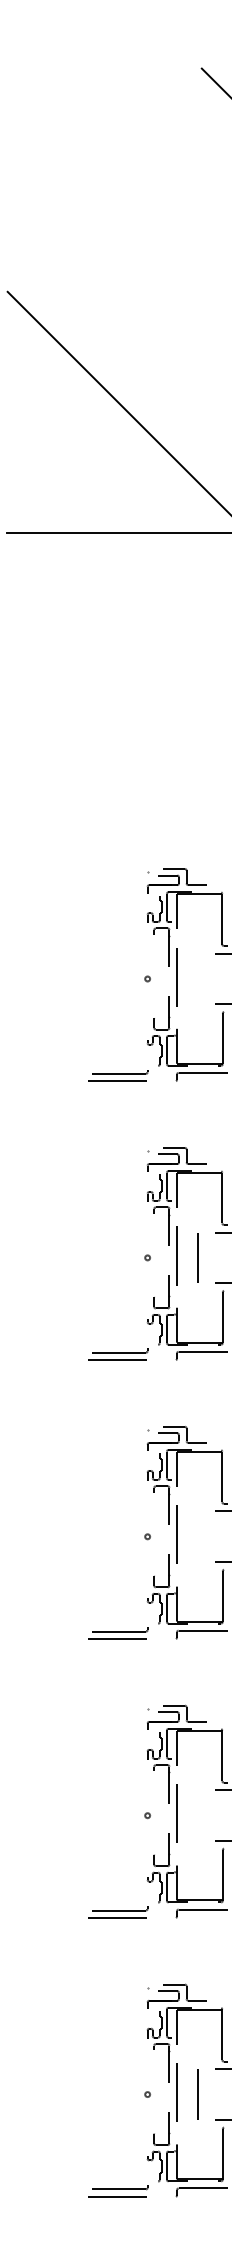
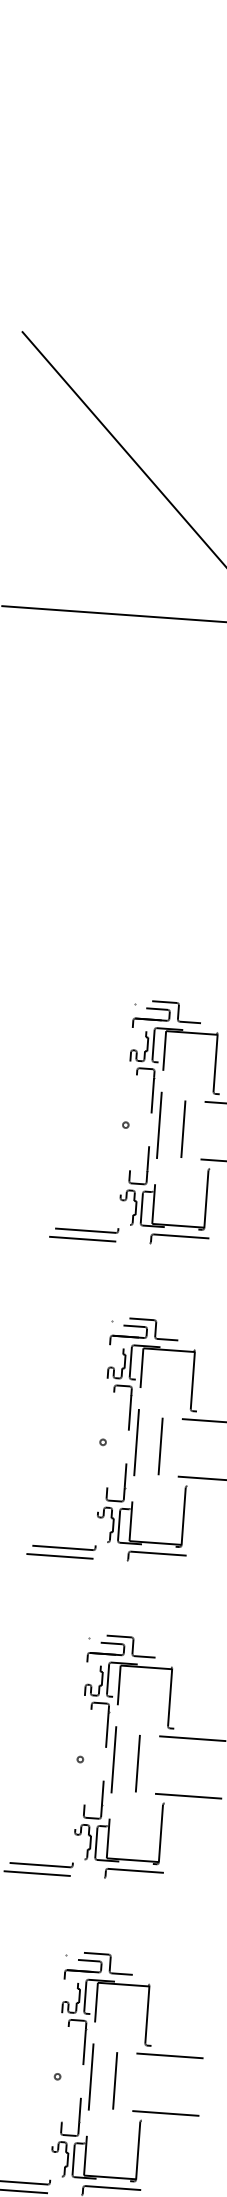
line: (198, 978) -> (183, 1128), added
line: (198, 1536) -> (138, 1763), added
line: (198, 1815) -> (115, 2080), added

